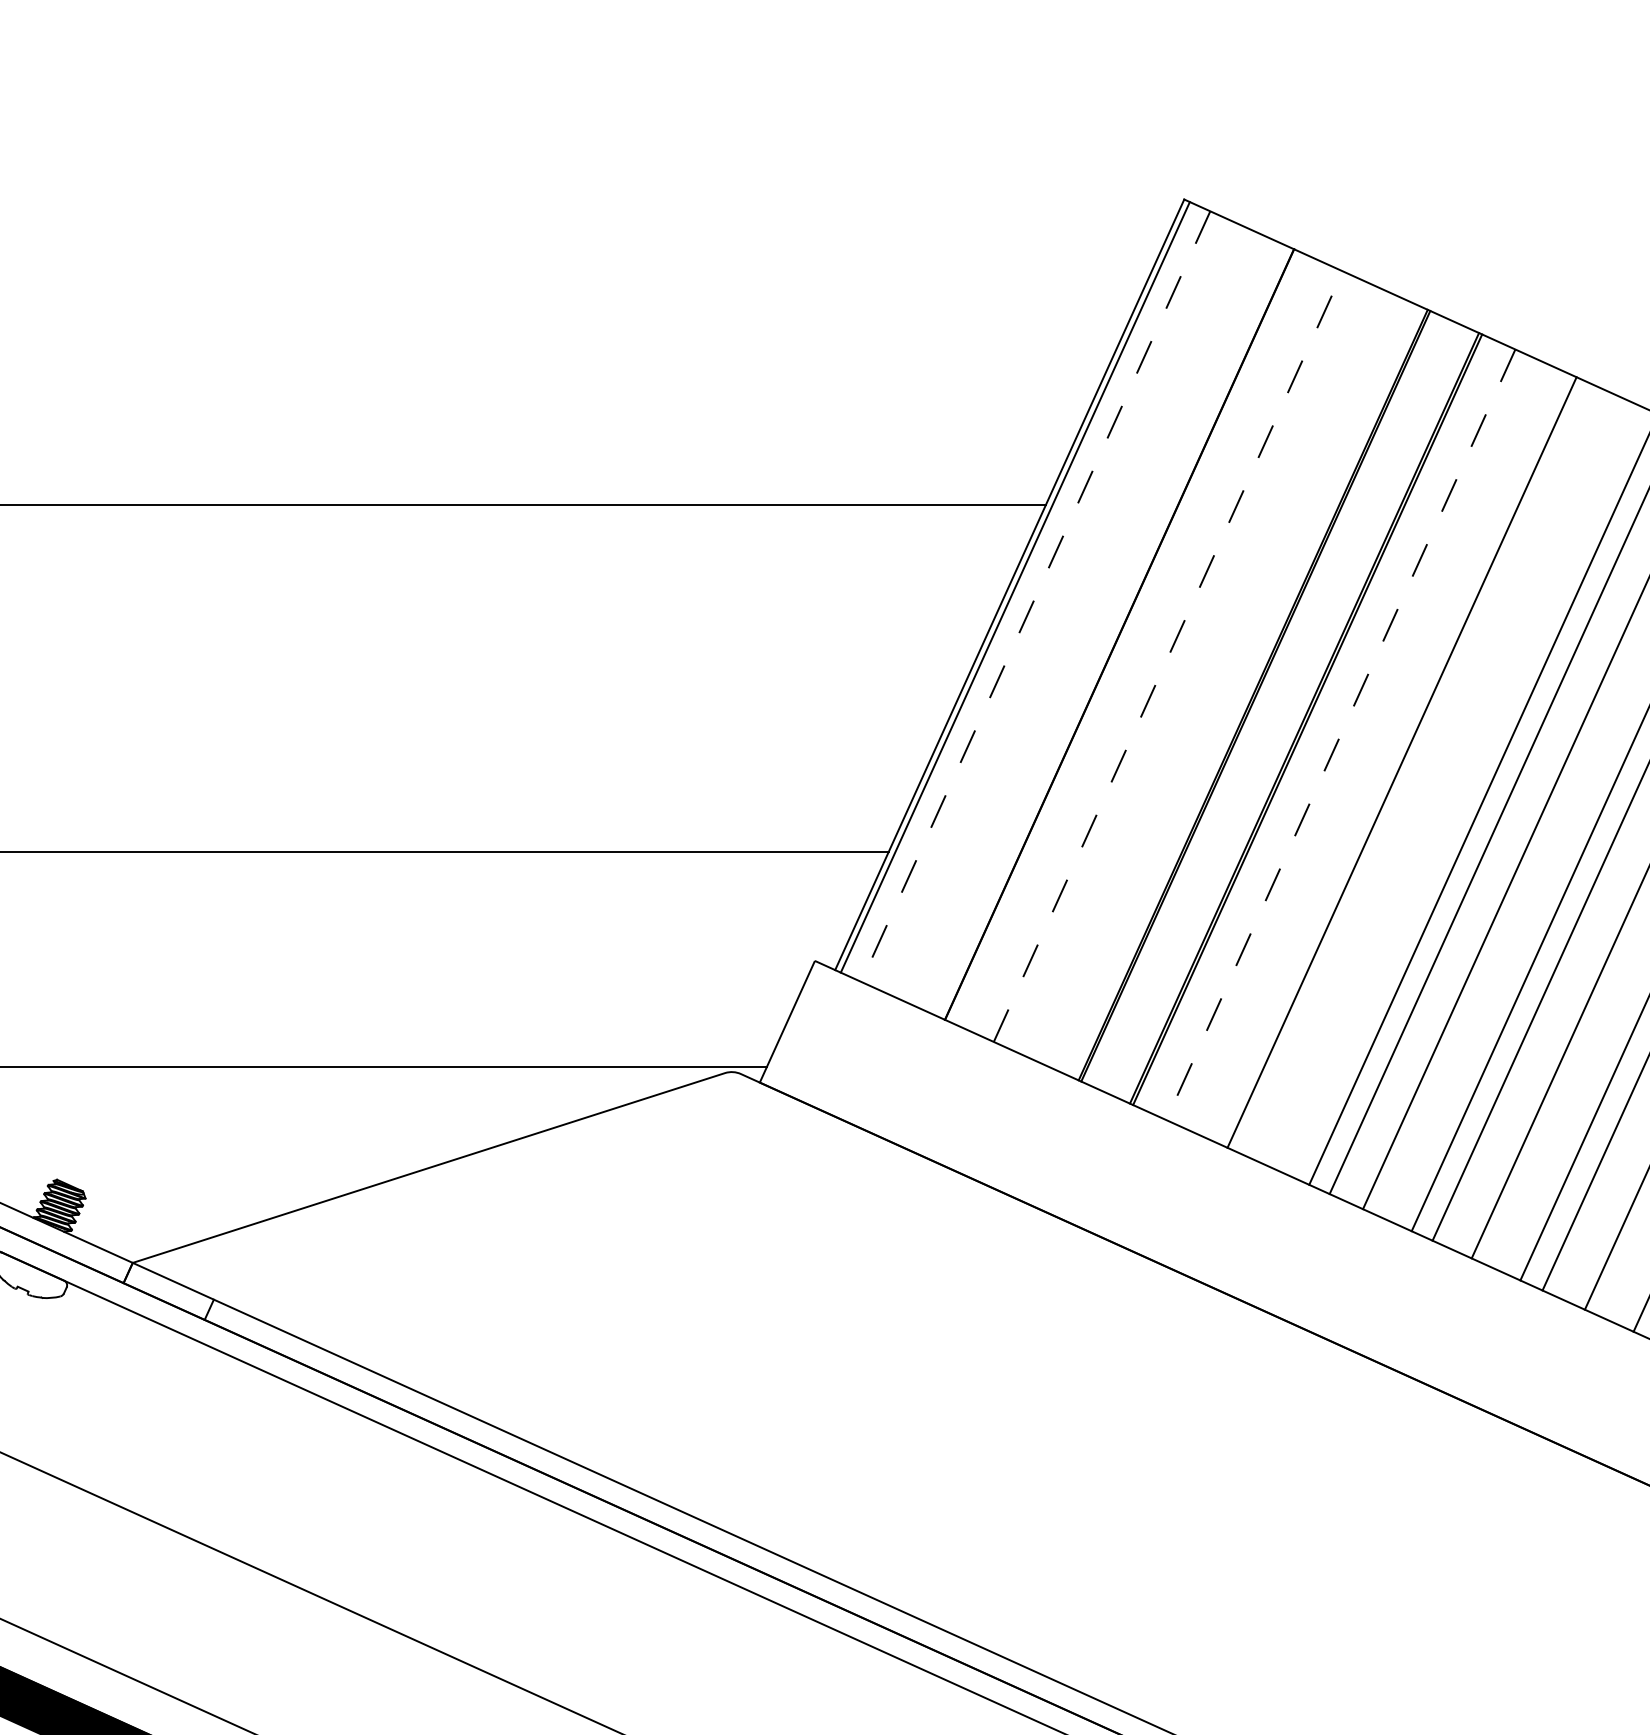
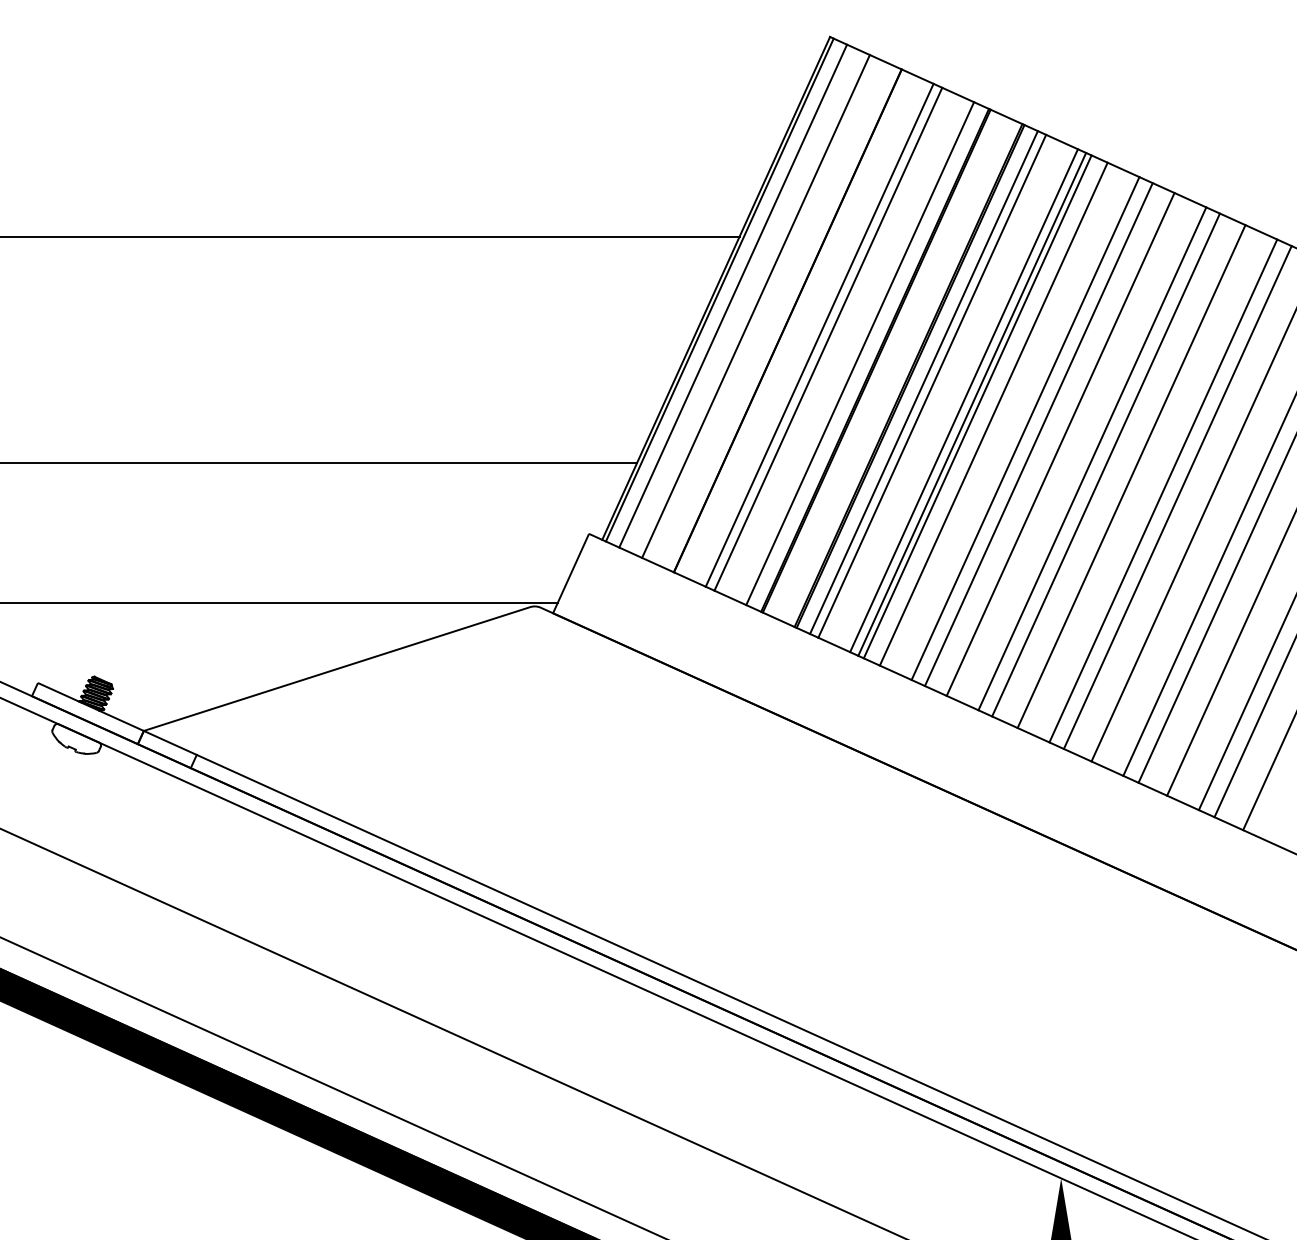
line: (1034, 597) -> (732, 296), dashed -> solid
line: (1069, 612) -> (755, 306), added
line: (1168, 655) -> (819, 334), dashed -> solid
line: (1181, 661) -> (828, 338), added
line: (1230, 684) -> (860, 353), added
line: (1327, 728) -> (923, 382), added
line: (1341, 735) -> (932, 386), dashed -> solid
line: (1388, 756) -> (963, 400), added
line: (1410, 765) -> (977, 406), added
line: (1434, 776) -> (993, 413), added

